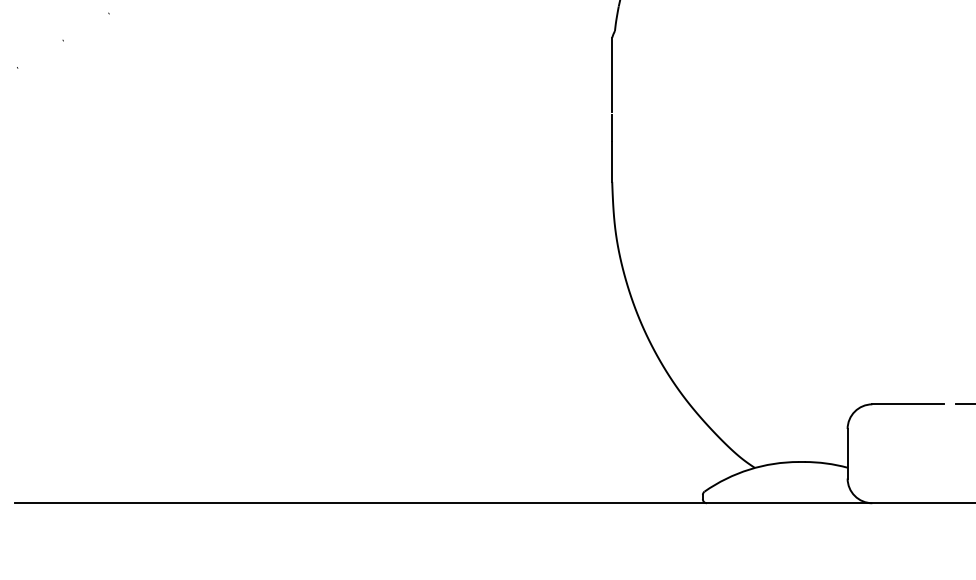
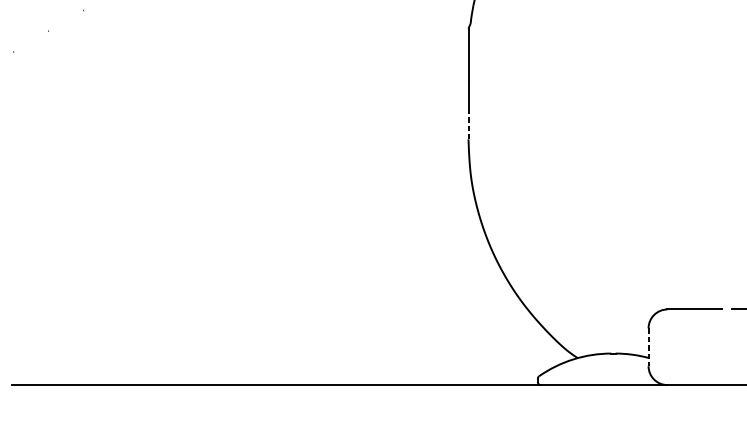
line: (612, 162) -> (468, 124), solid -> dashed
line: (847, 453) -> (648, 347), solid -> dashed

